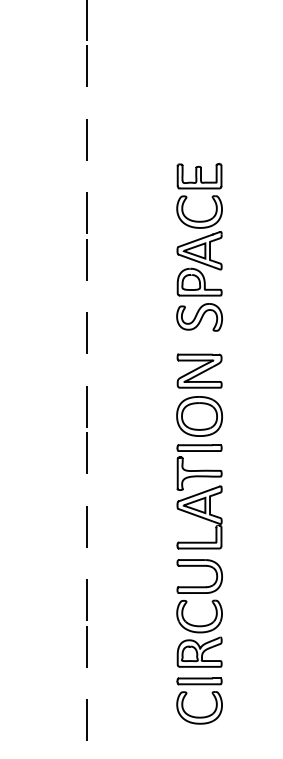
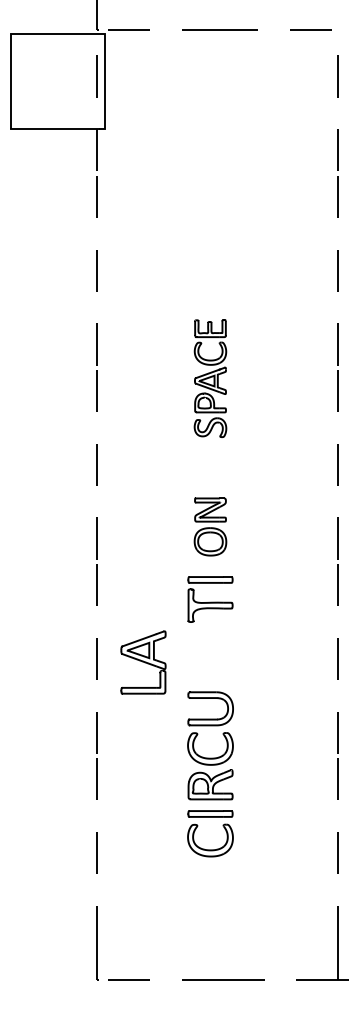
part: (199, 247) -> (210, 378), size x0.7
part: (199, 394) -> (210, 526), size x0.7
part: (199, 517) -> (143, 662), moved

